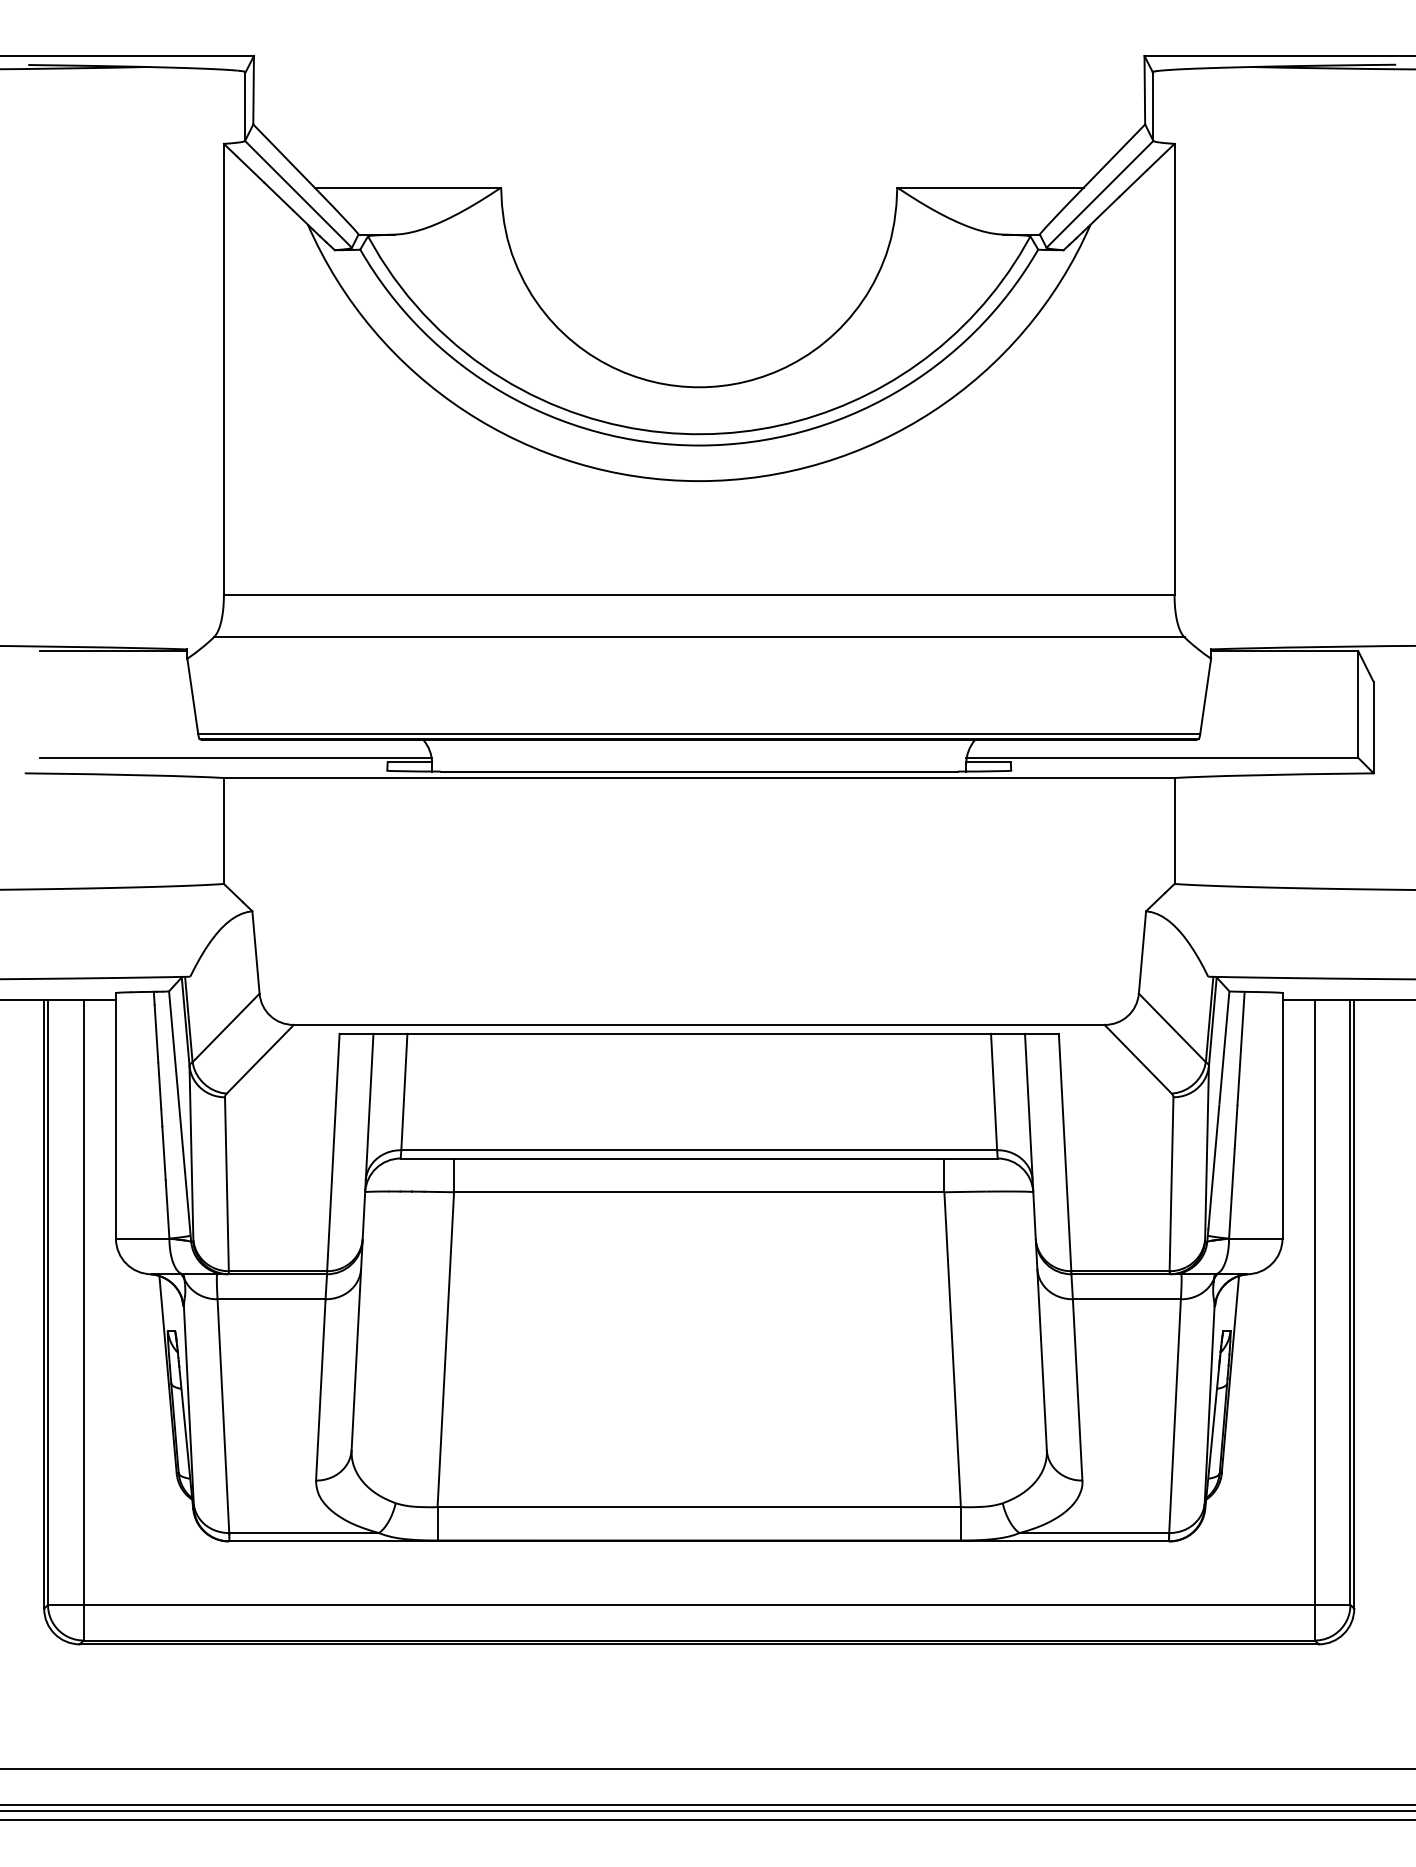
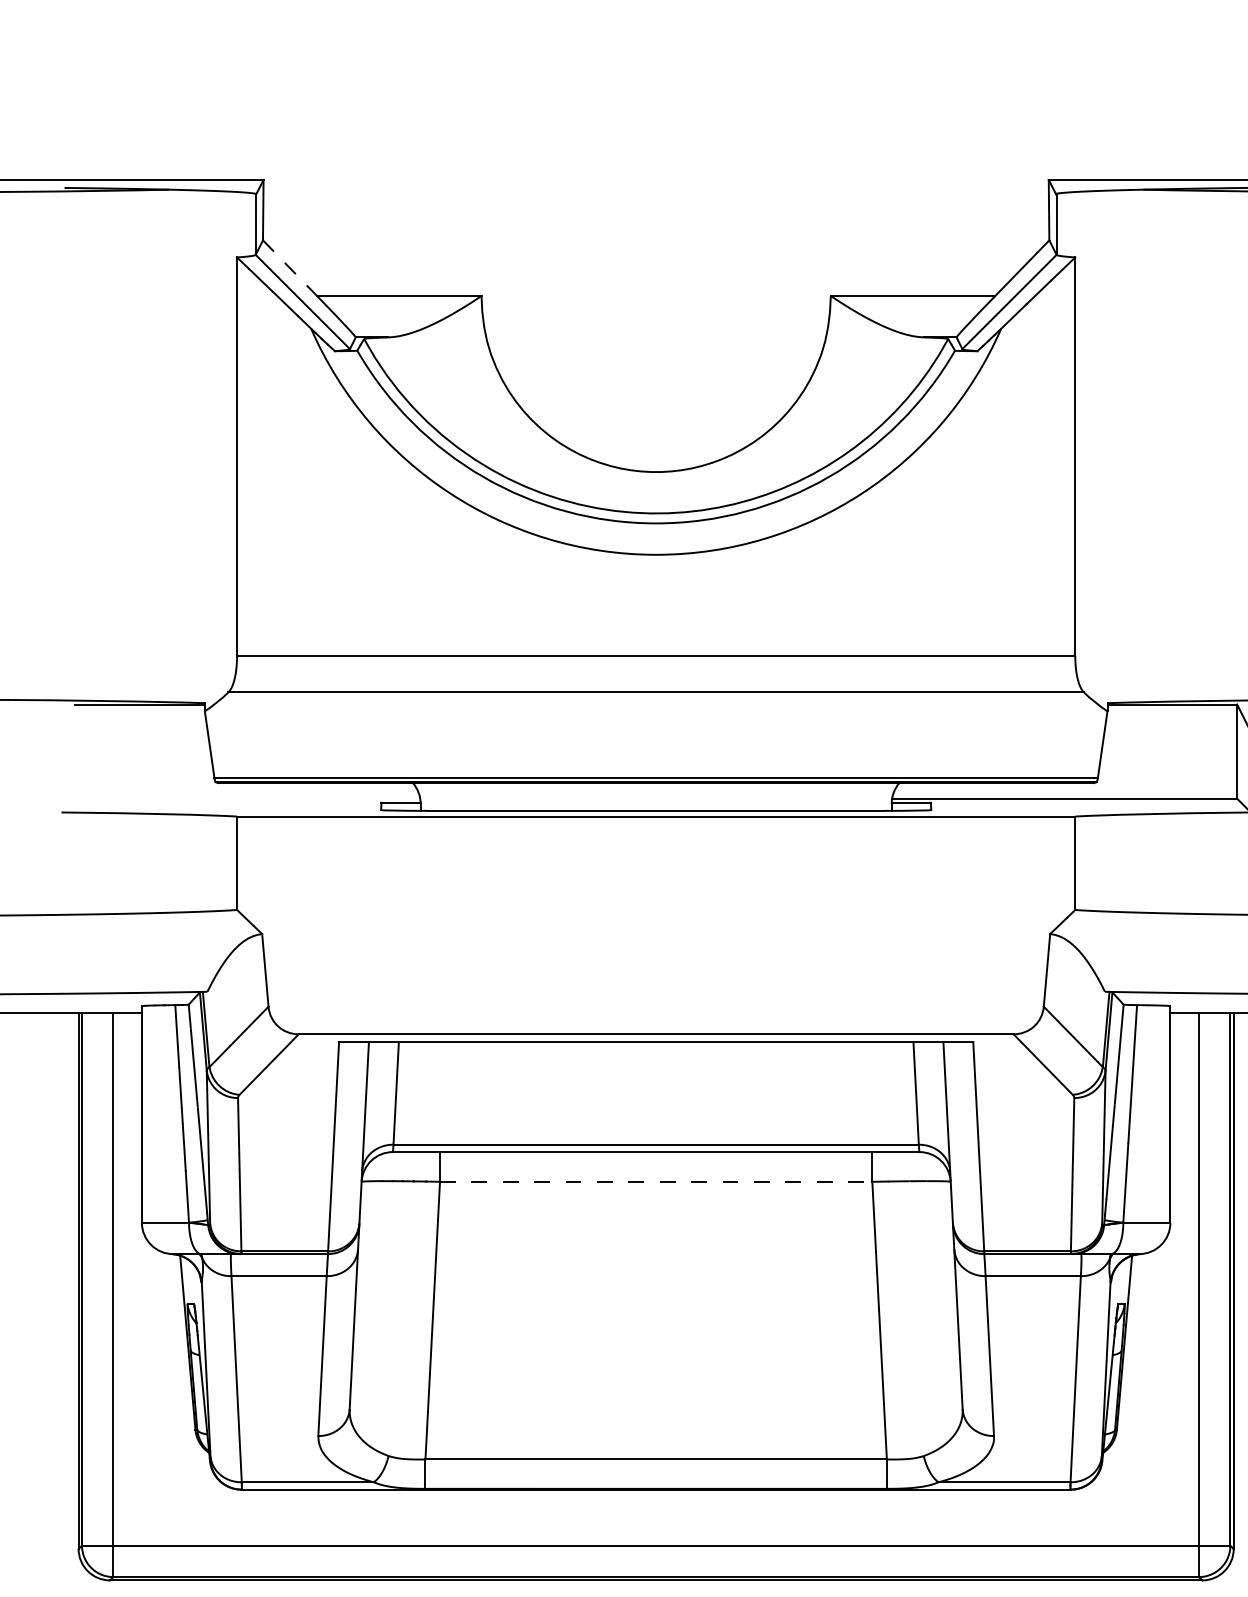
line: (284, 156) -> (290, 268), solid -> dashed
line: (236, 757) -> (248, 798), removed
line: (699, 1192) -> (656, 1182), solid -> dashed

